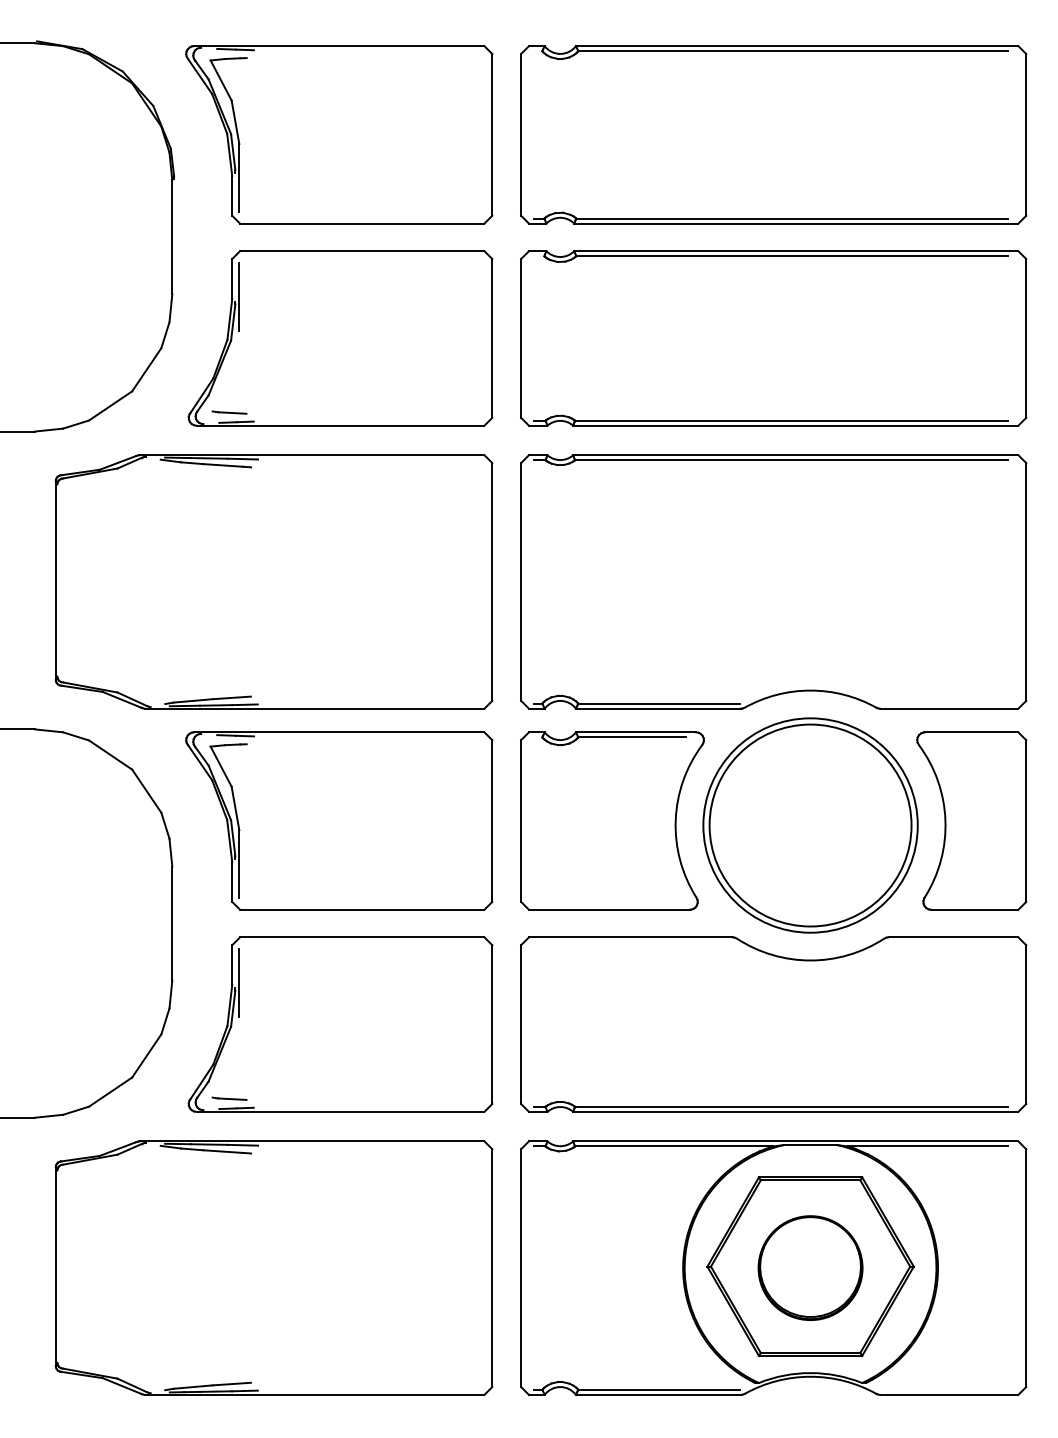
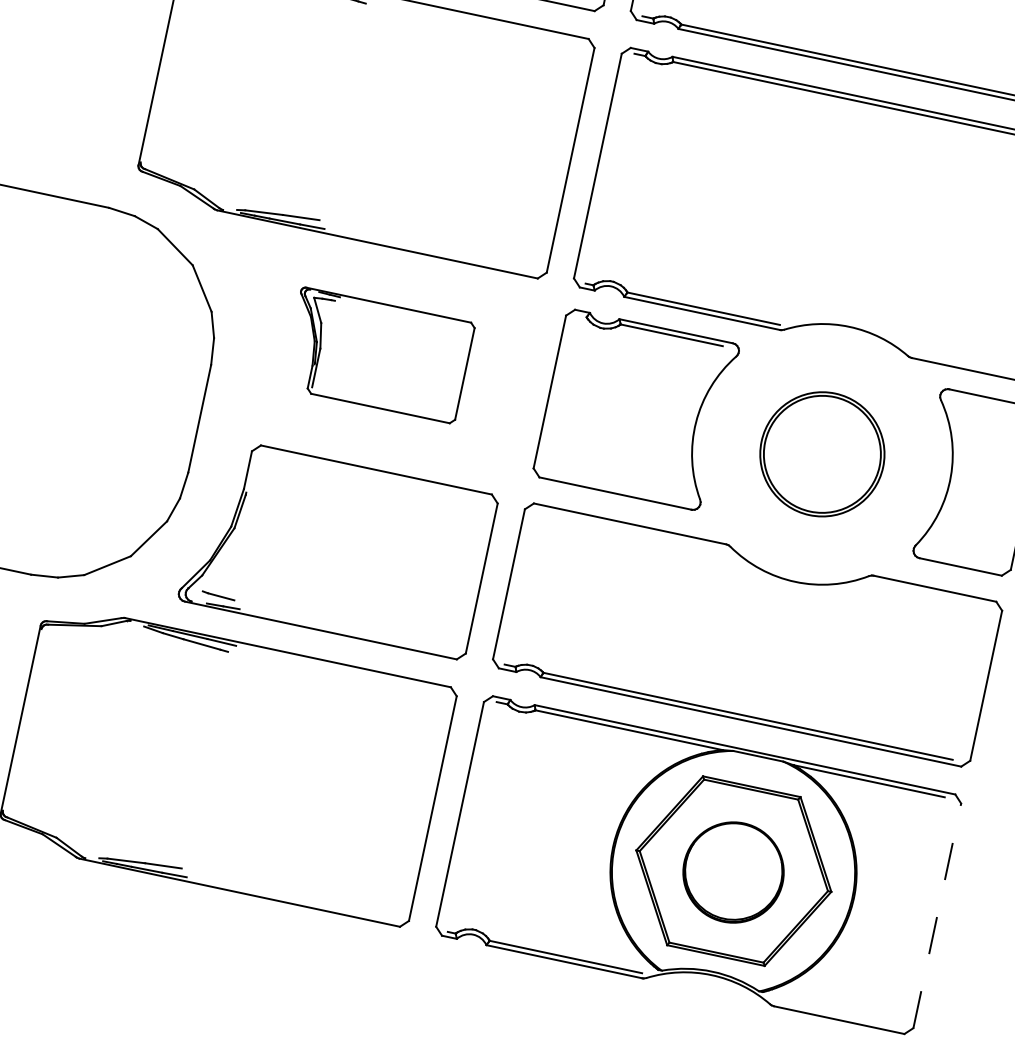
part: (339, 820) -> (378, 355), size x0.6
part: (810, 825) -> (822, 454), size x0.6
line: (239, 982) -> (251, 487), removed
line: (1026, 1268) -> (937, 916), solid -> dashed

